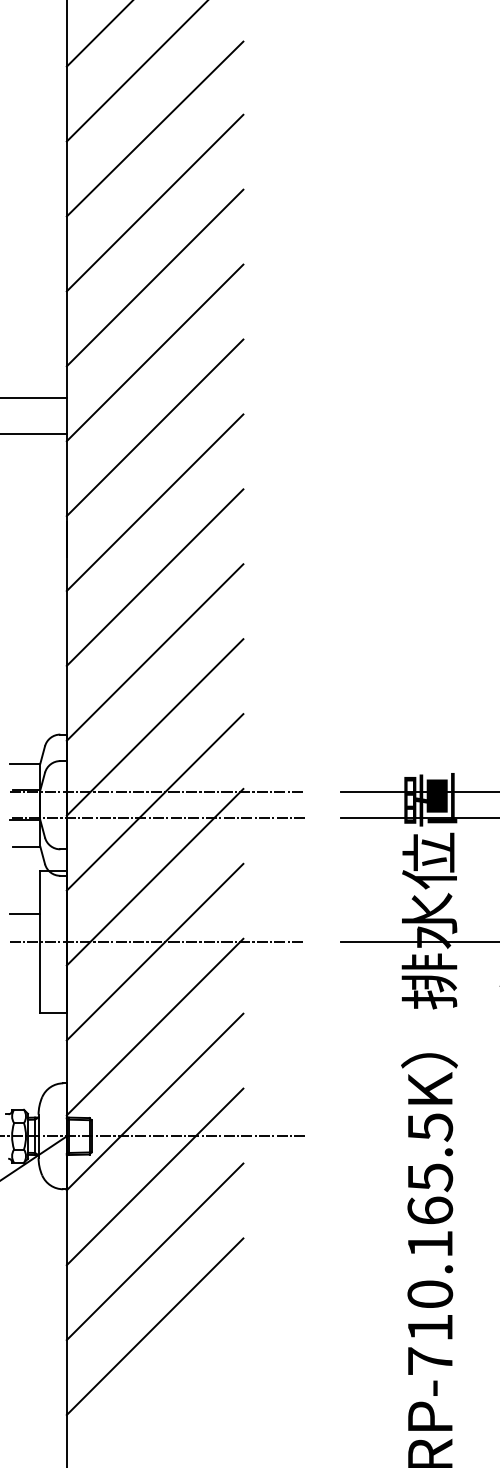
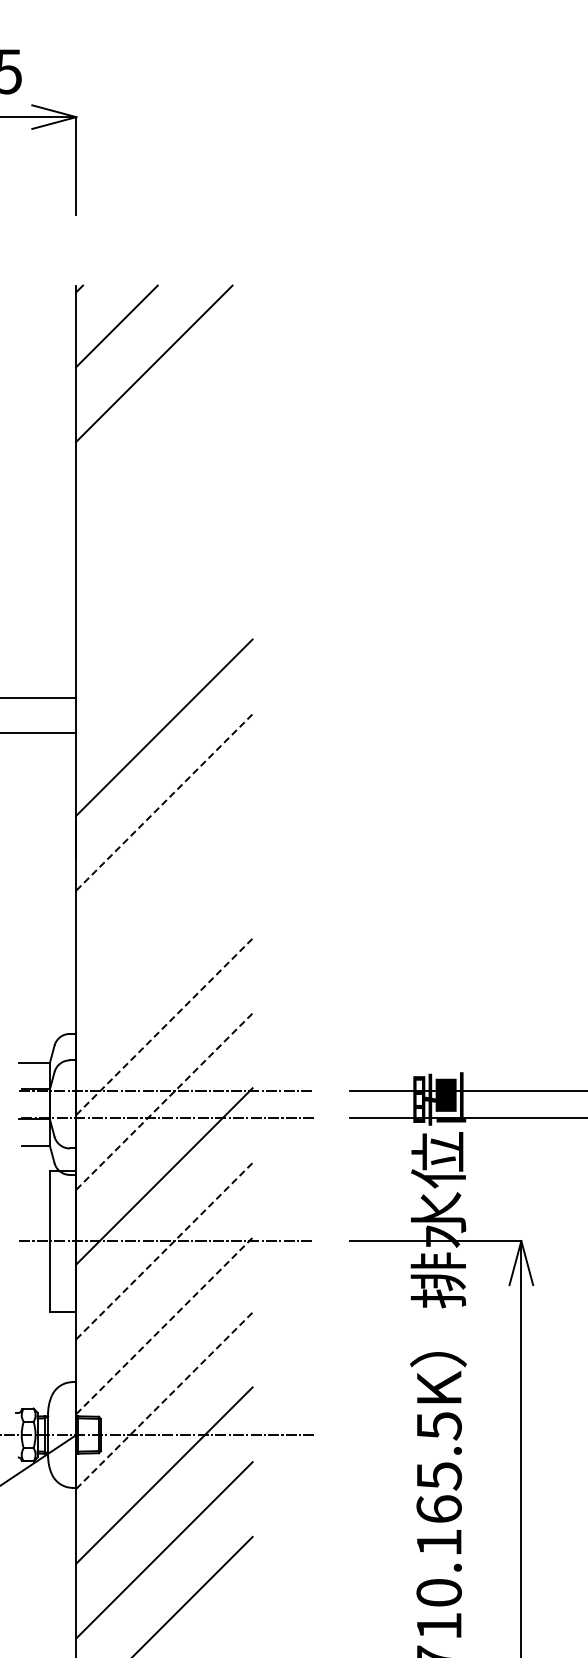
line: (155, 129) -> (164, 429), removed
line: (155, 203) -> (164, 503), removed
line: (155, 277) -> (164, 577), removed
line: (155, 352) -> (164, 652), removed
line: (155, 502) -> (164, 802), solid -> dashed
line: (155, 577) -> (164, 877), removed
line: (155, 652) -> (164, 951), removed
line: (155, 727) -> (164, 1026), solid -> dashed
line: (155, 802) -> (164, 1101), solid -> dashed
line: (24, 913) -> (34, 1212), removed
line: (155, 952) -> (164, 1251), solid -> dashed
line: (155, 1026) -> (164, 1325), solid -> dashed
line: (155, 1101) -> (164, 1400), solid -> dashed

